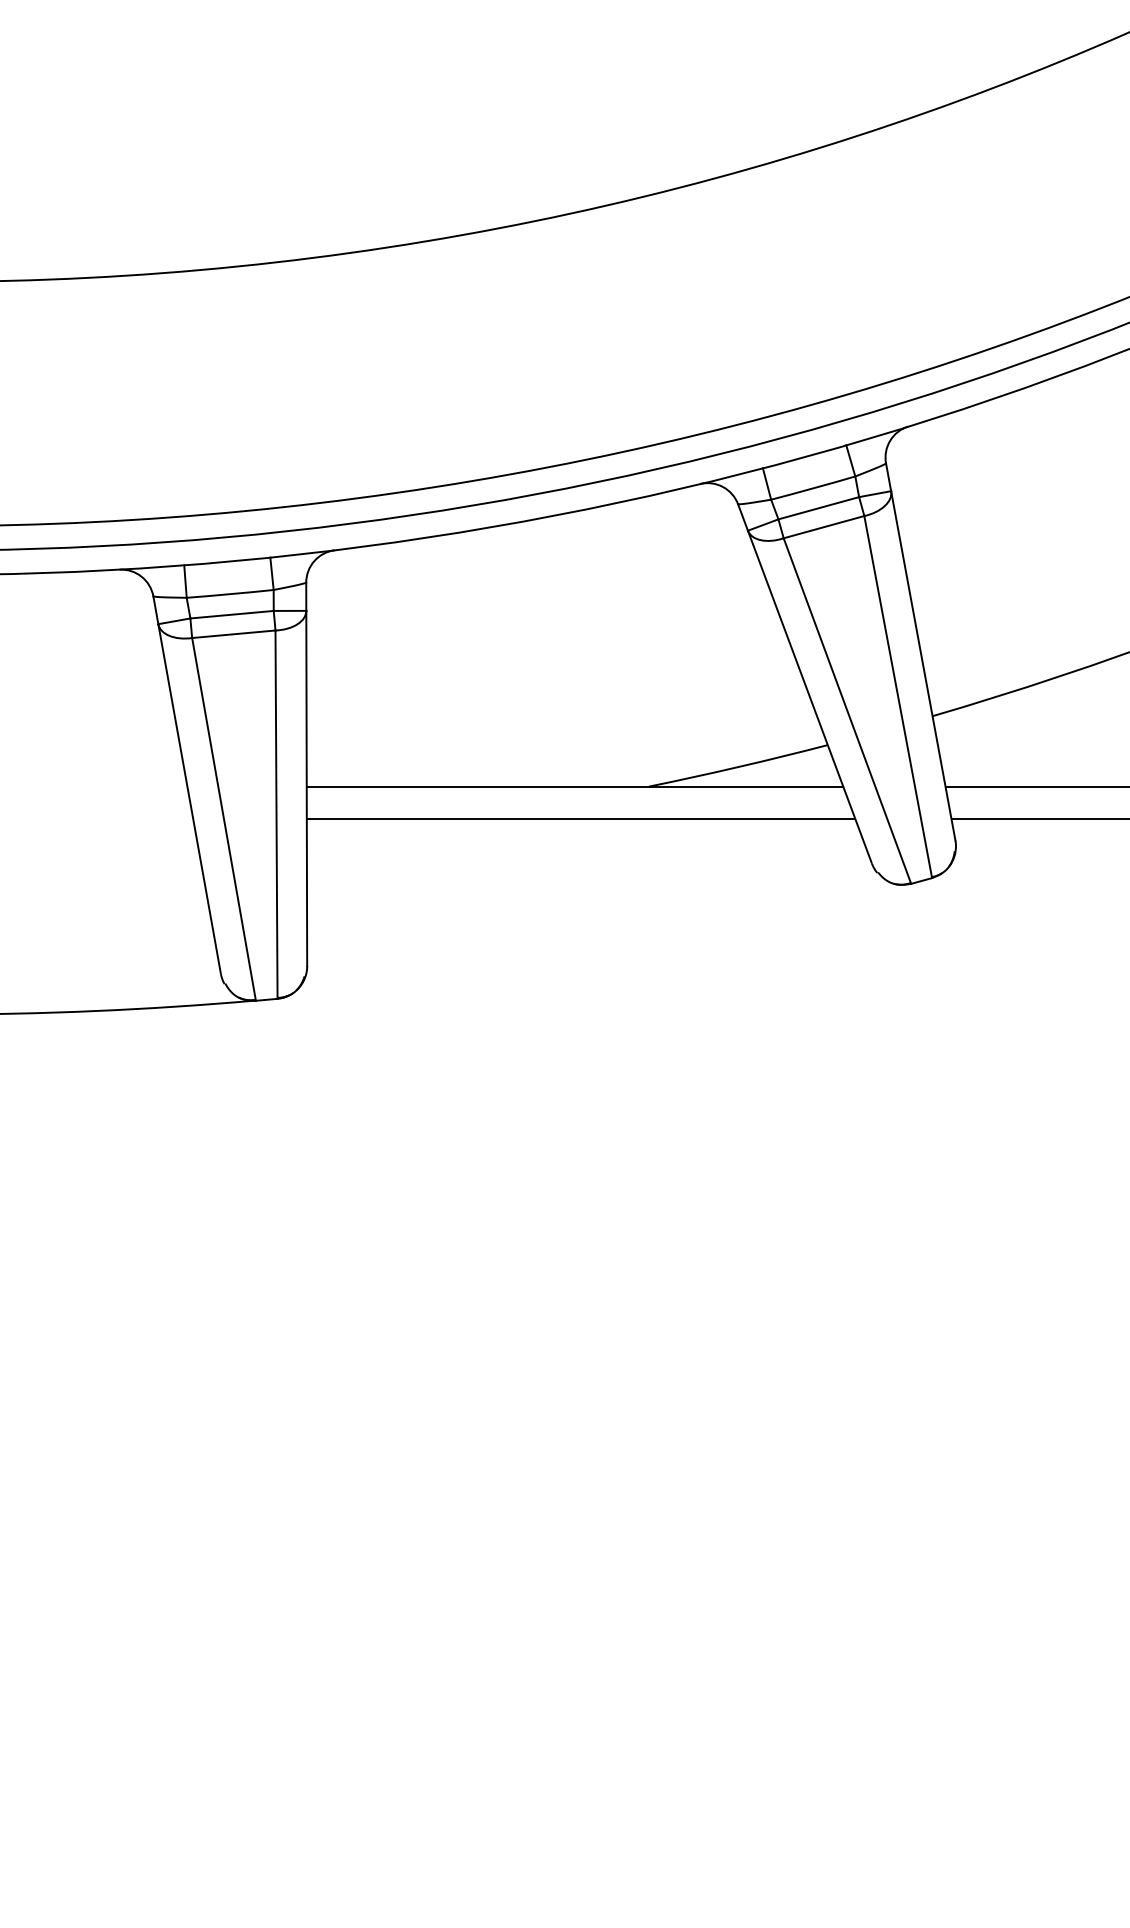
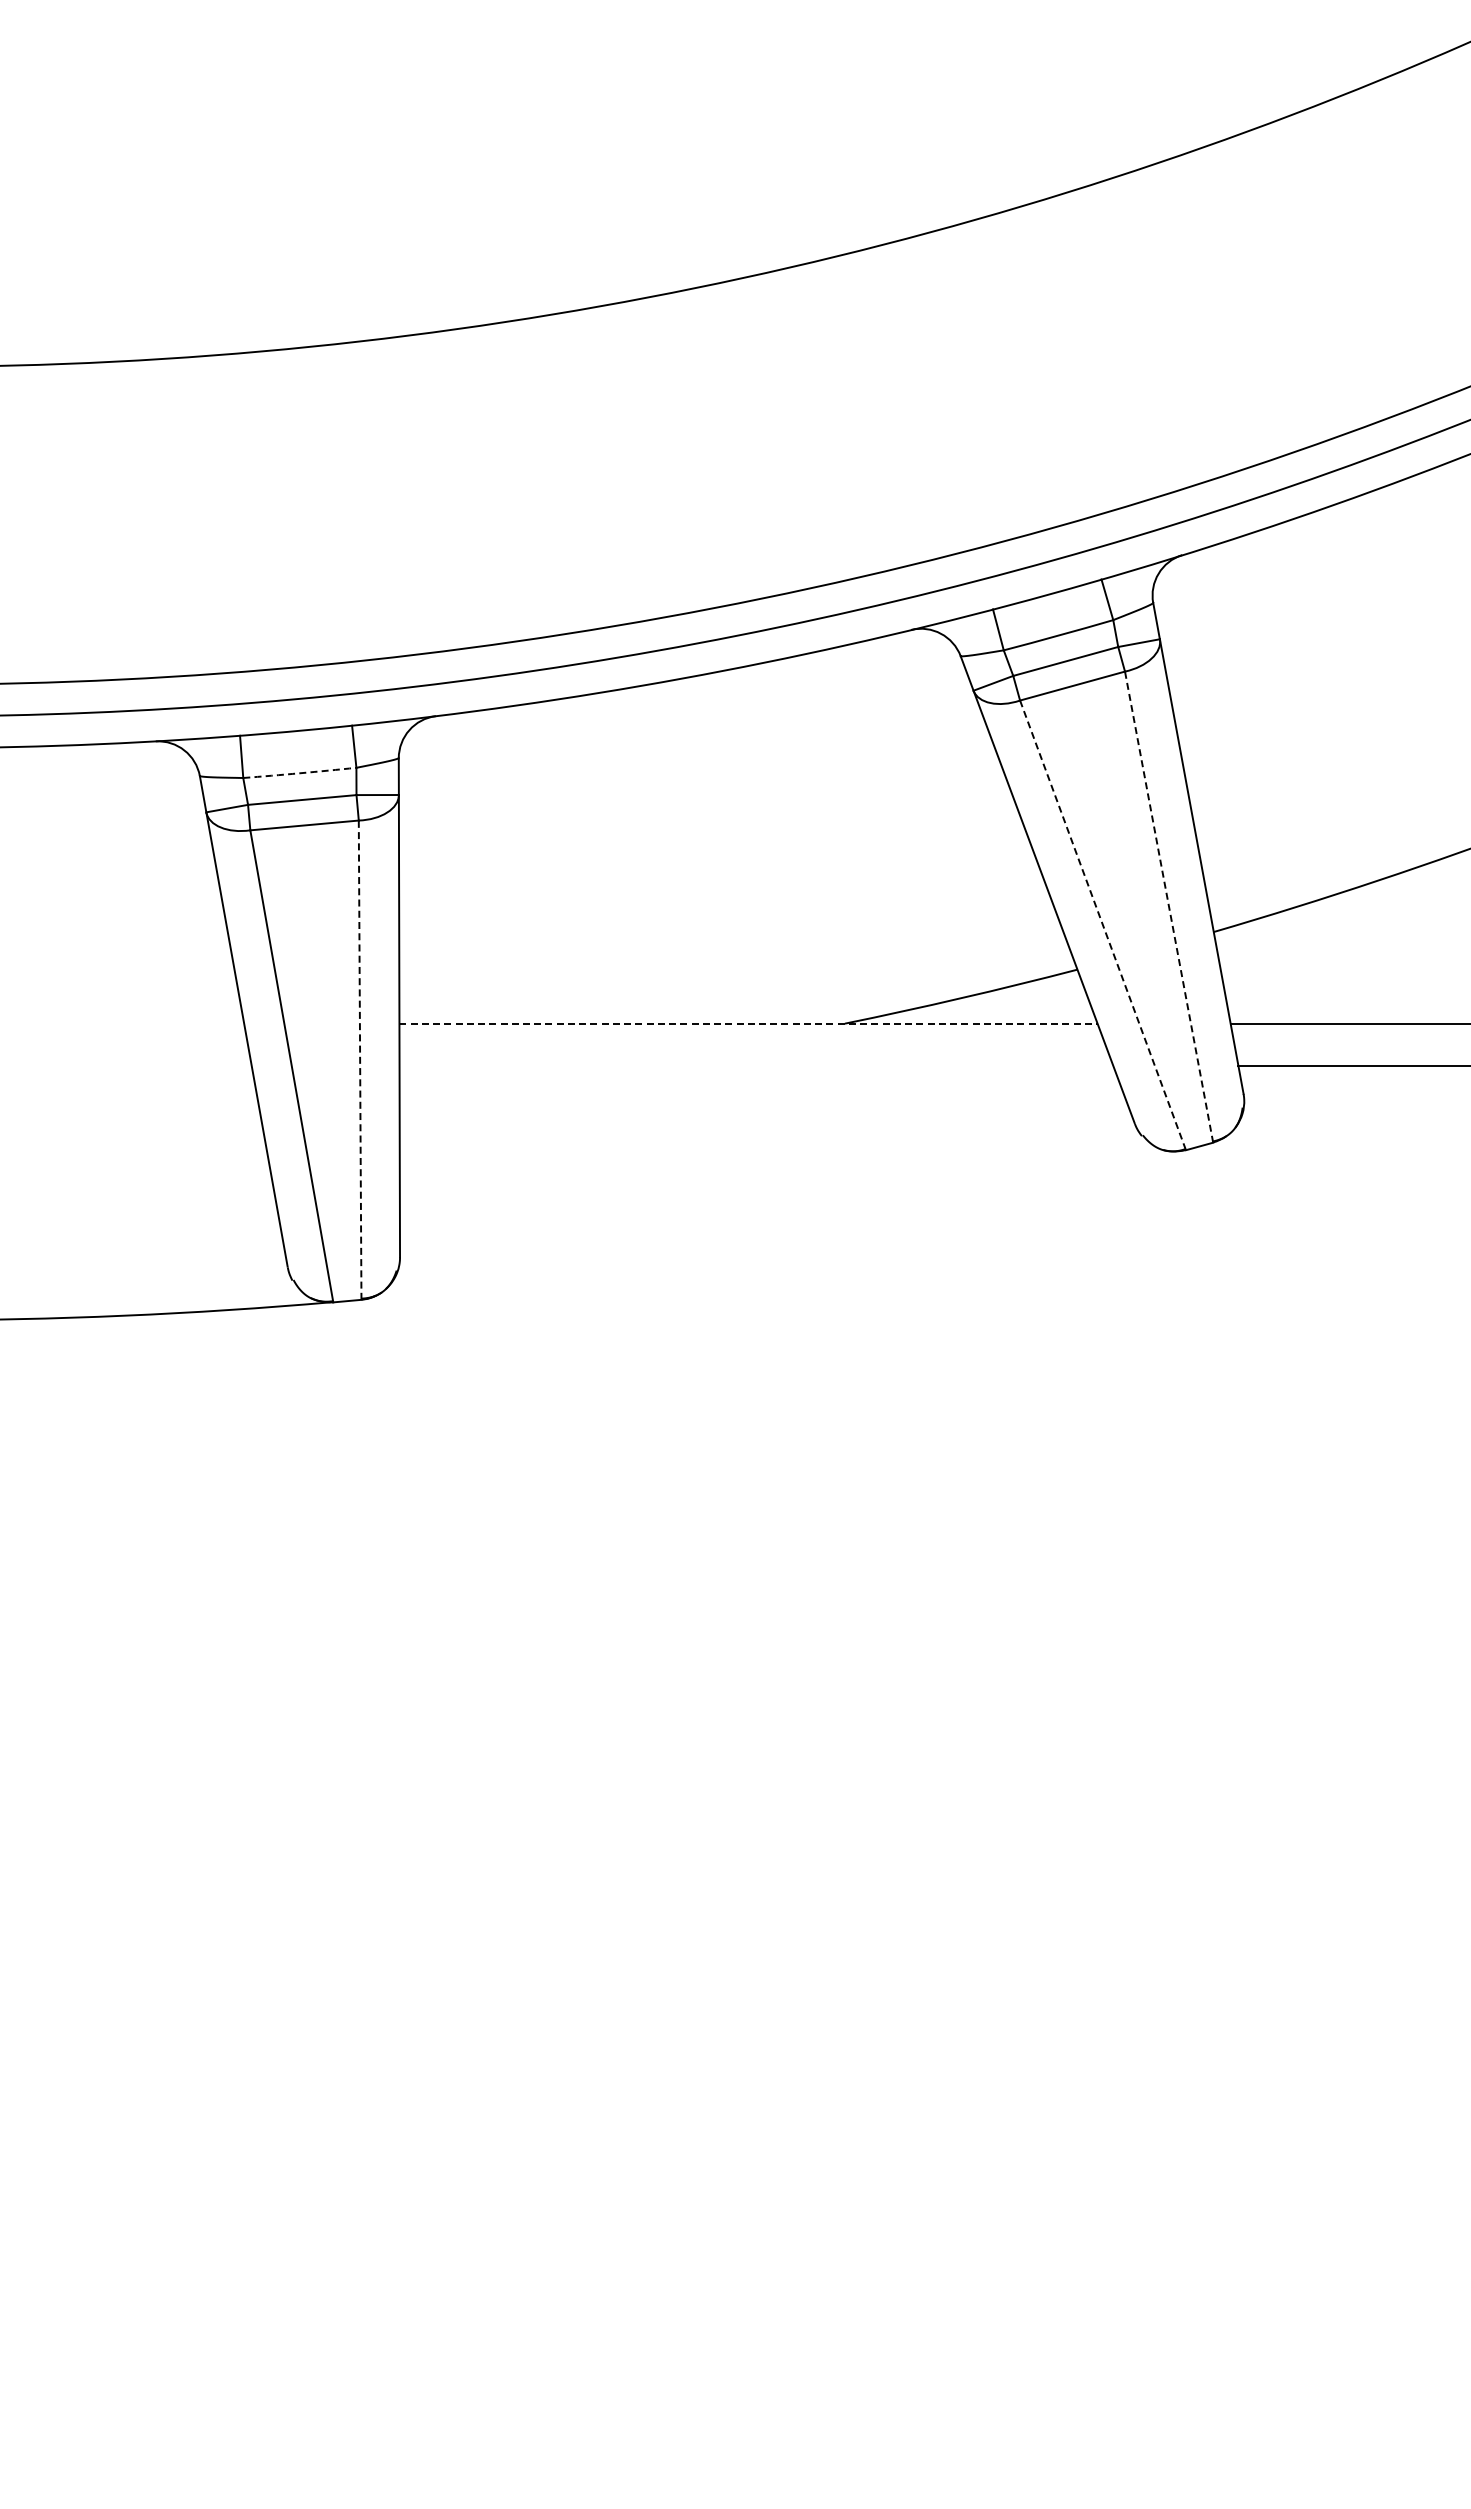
arc: (229, 594) -> (299, 773), solid -> dashed
line: (898, 697) -> (1169, 907), solid -> dashed
line: (847, 711) -> (1103, 925), solid -> dashed
line: (574, 786) -> (748, 1023), solid -> dashed
line: (276, 814) -> (360, 1060), solid -> dashed
line: (581, 819) -> (756, 1066), removed

